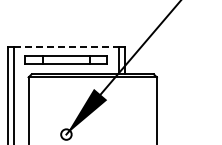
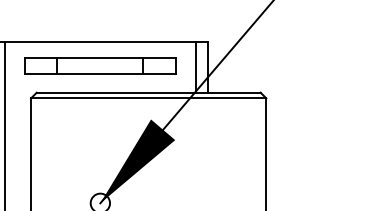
line: (66, 46) -> (100, 41), dashed -> solid

